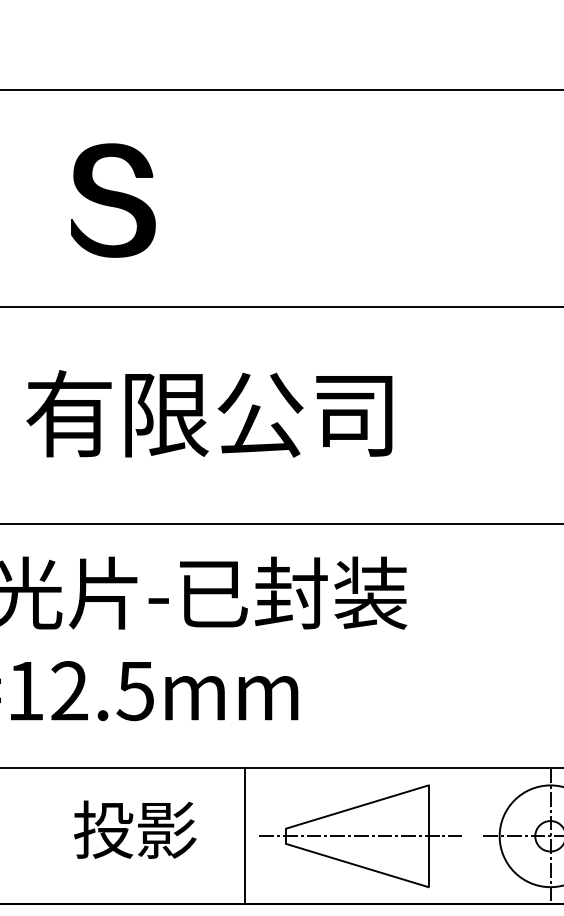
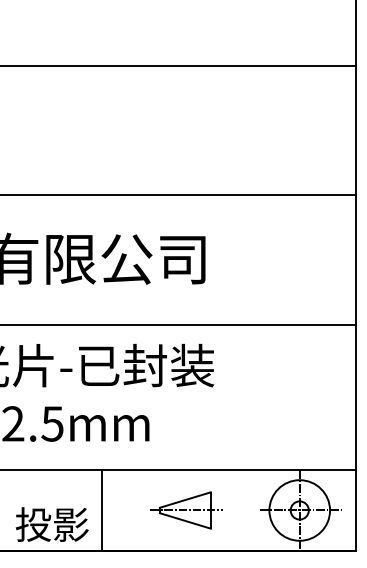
part: (112, 200) -> (38, 131), removed
text: (133, 829) -> (51, 524), moved
line: (244, 836) -> (101, 510), moved
part: (360, 836) -> (186, 510), size x0.6

